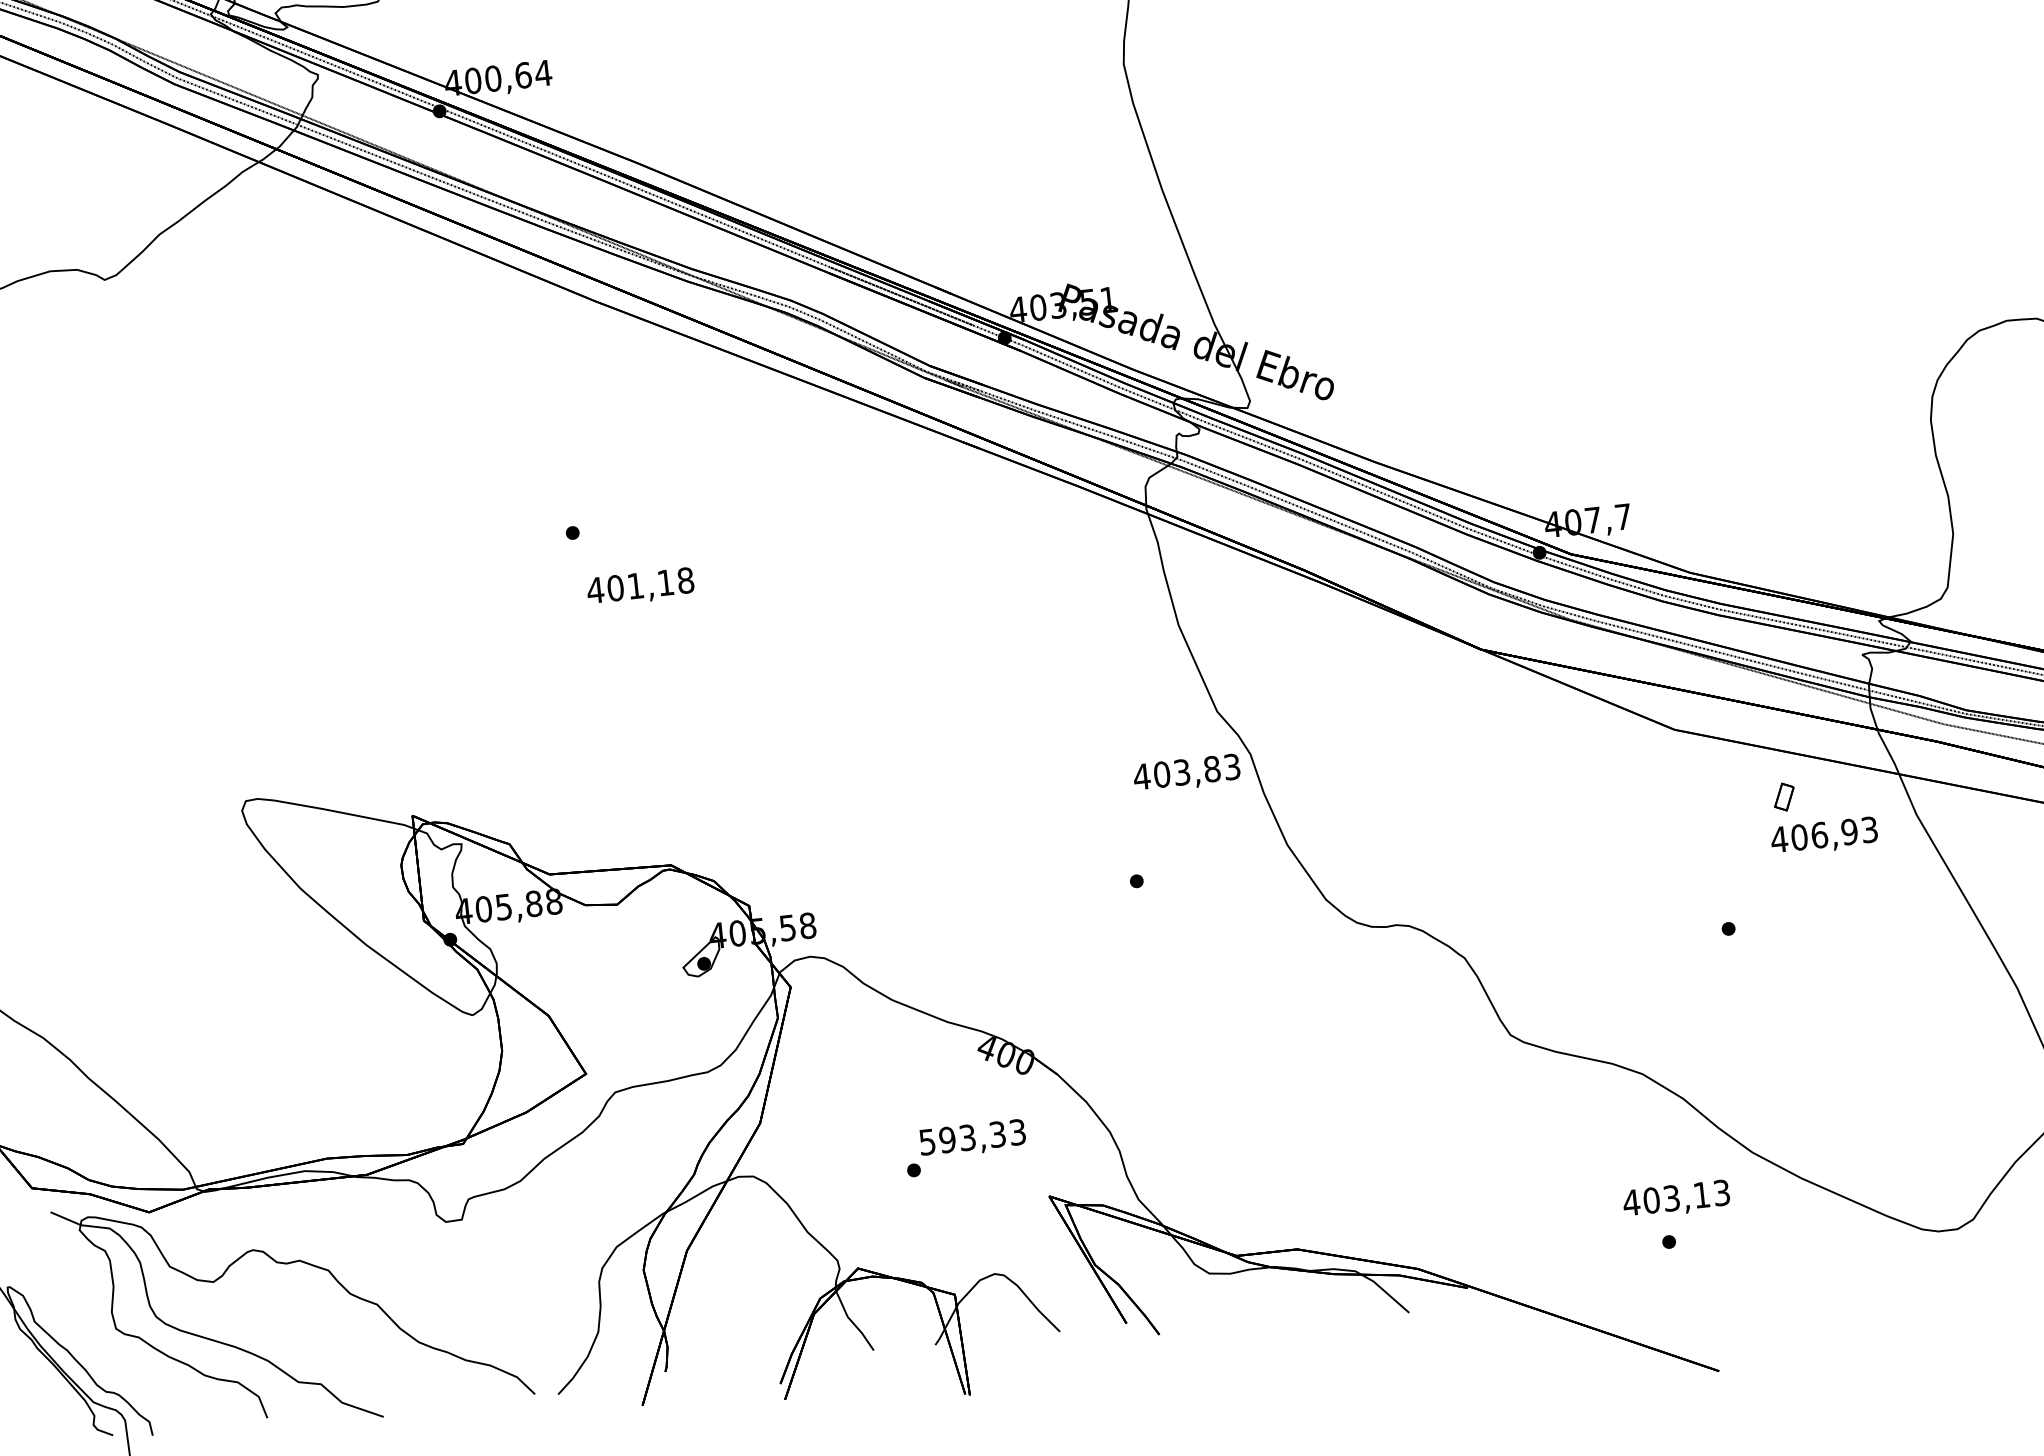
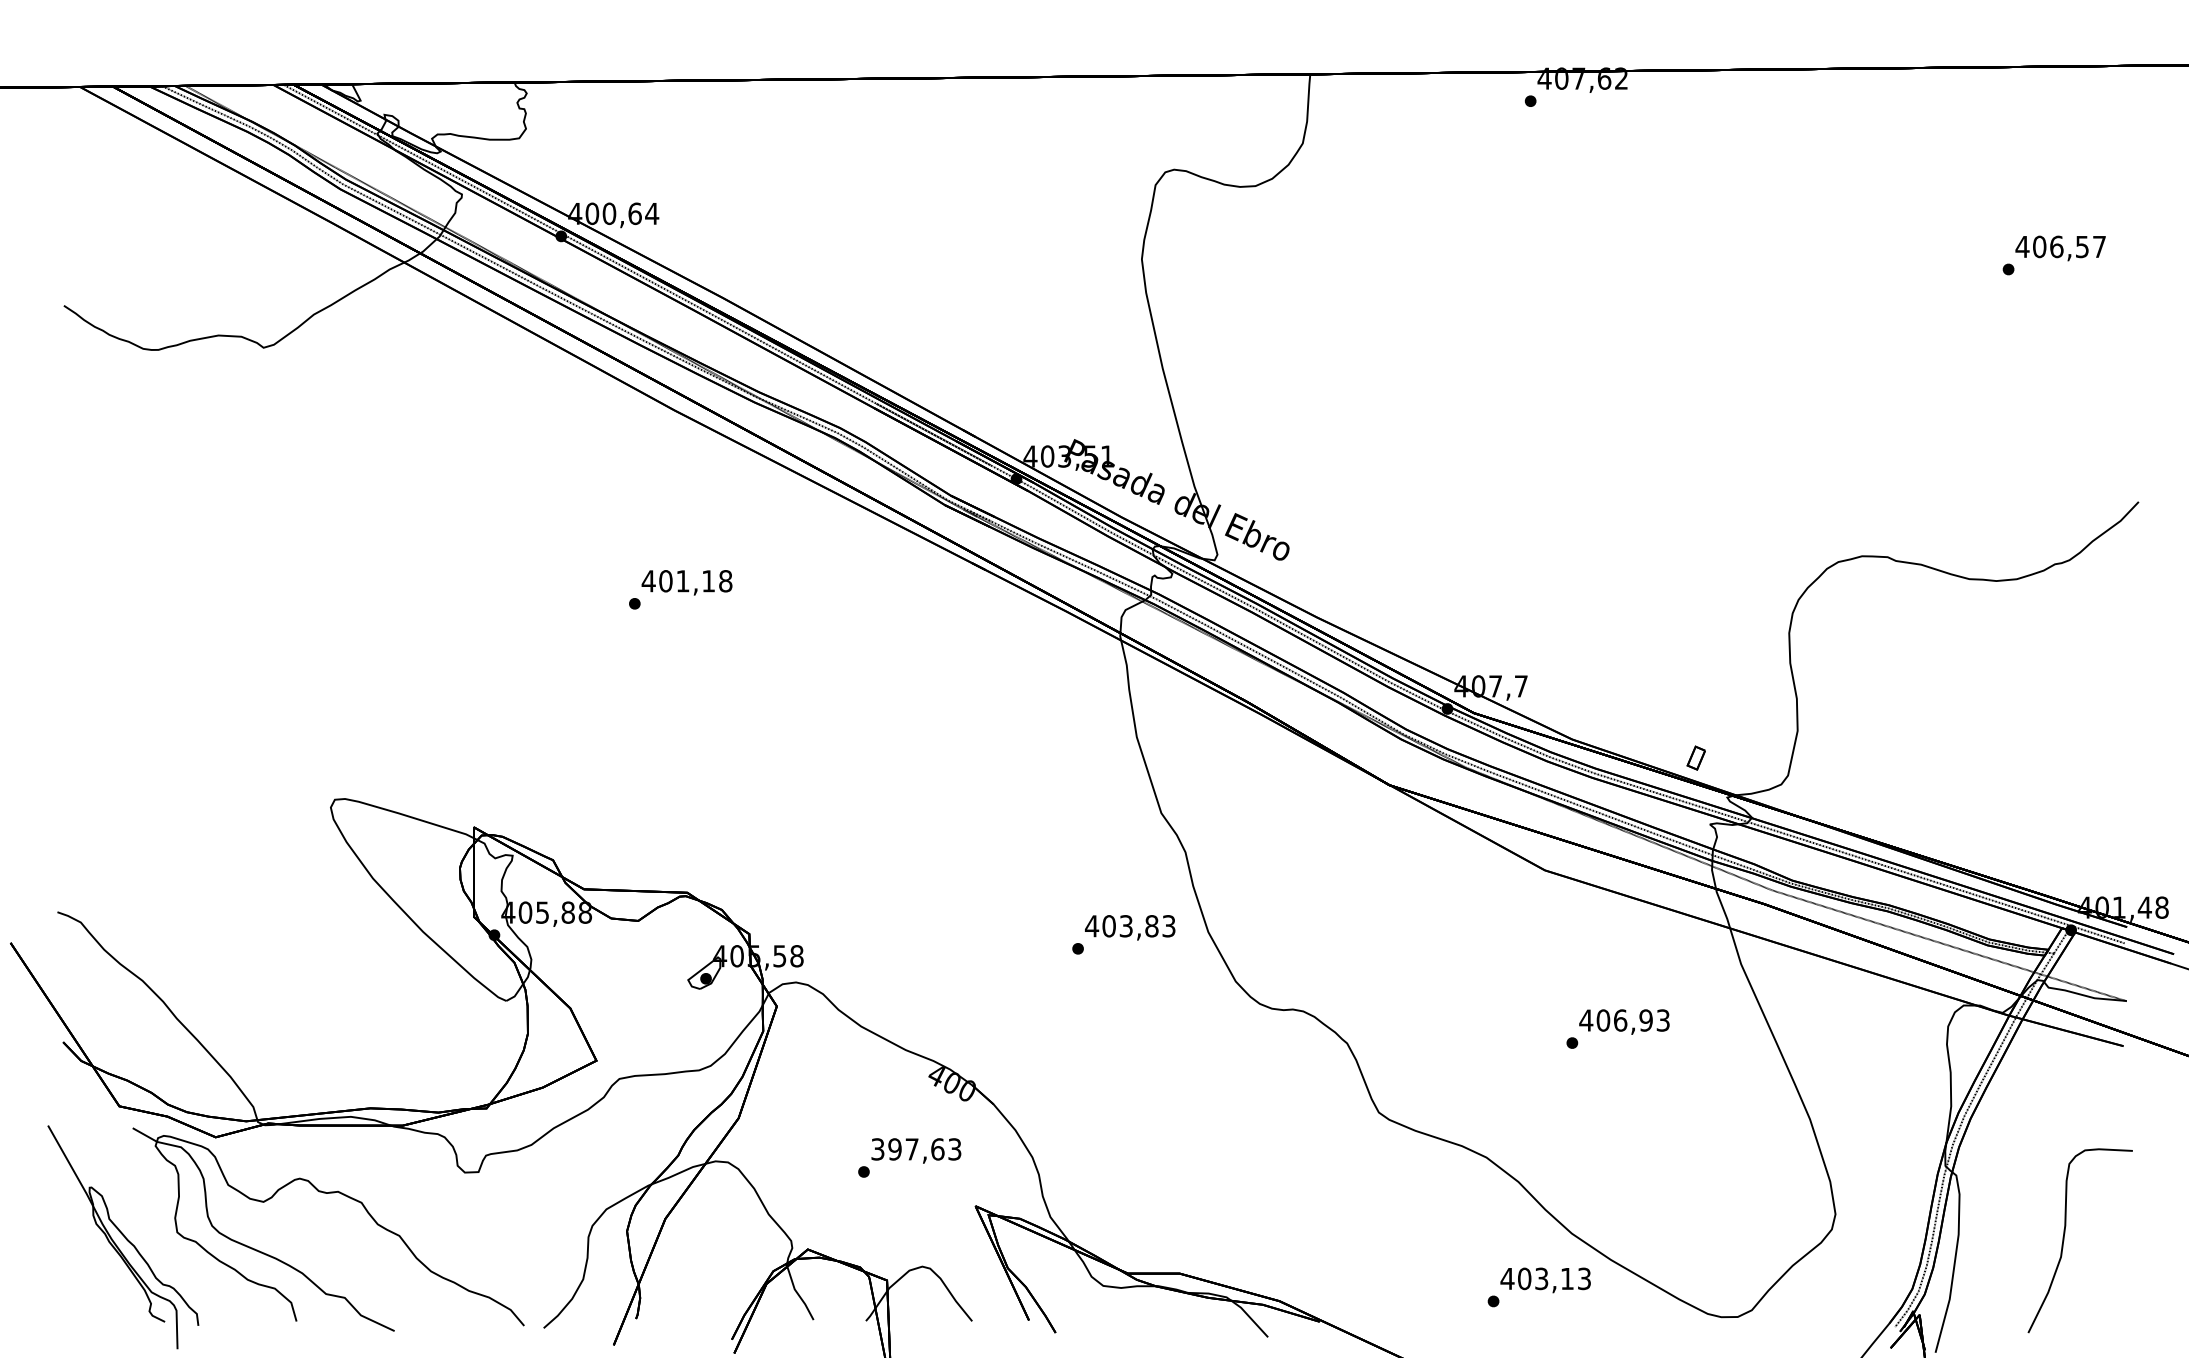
text: (639, 587) -> (686, 582), moved
text: (1187, 773) -> (1130, 927), moved
part: (1783, 796) -> (1695, 757), moved
text: (1824, 835) -> (1624, 1021), moved
text: (963, 1138) -> (908, 1149), 593,33 -> 397,63
text: (1676, 1199) -> (1545, 1280), moved

